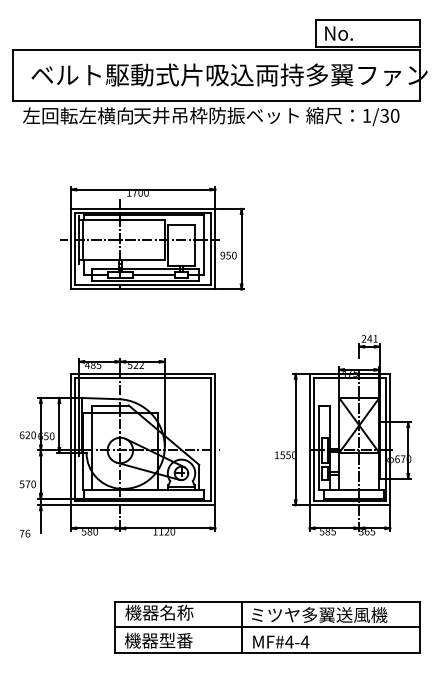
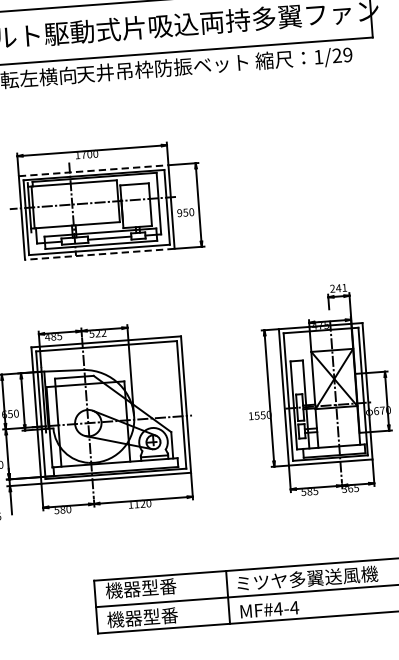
text: (389, 115) -> (342, 55), 1/30 -> 1/29
line: (143, 208) -> (93, 170), solid -> dashed
line: (142, 289) -> (98, 254), solid -> dashed
text: (176, 612) -> (158, 587), 機器名称 -> 機器型番

